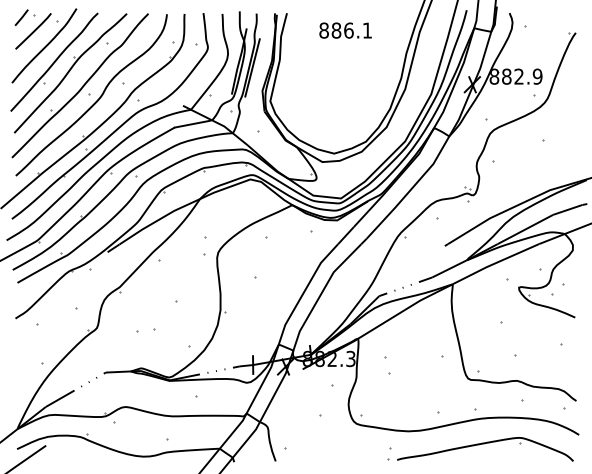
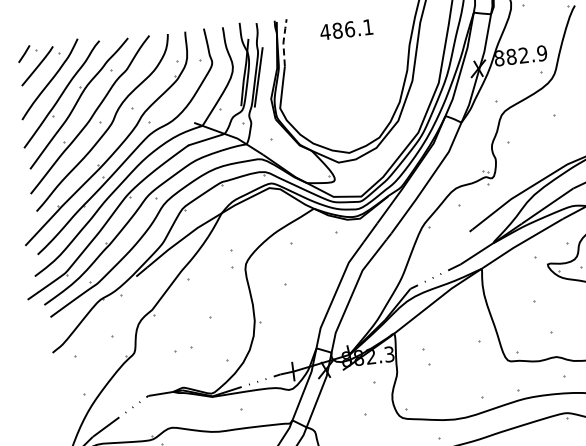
text: (324, 30) -> (325, 32), 886.1 -> 486.1
line: (281, 35) -> (283, 41), solid -> dashed

